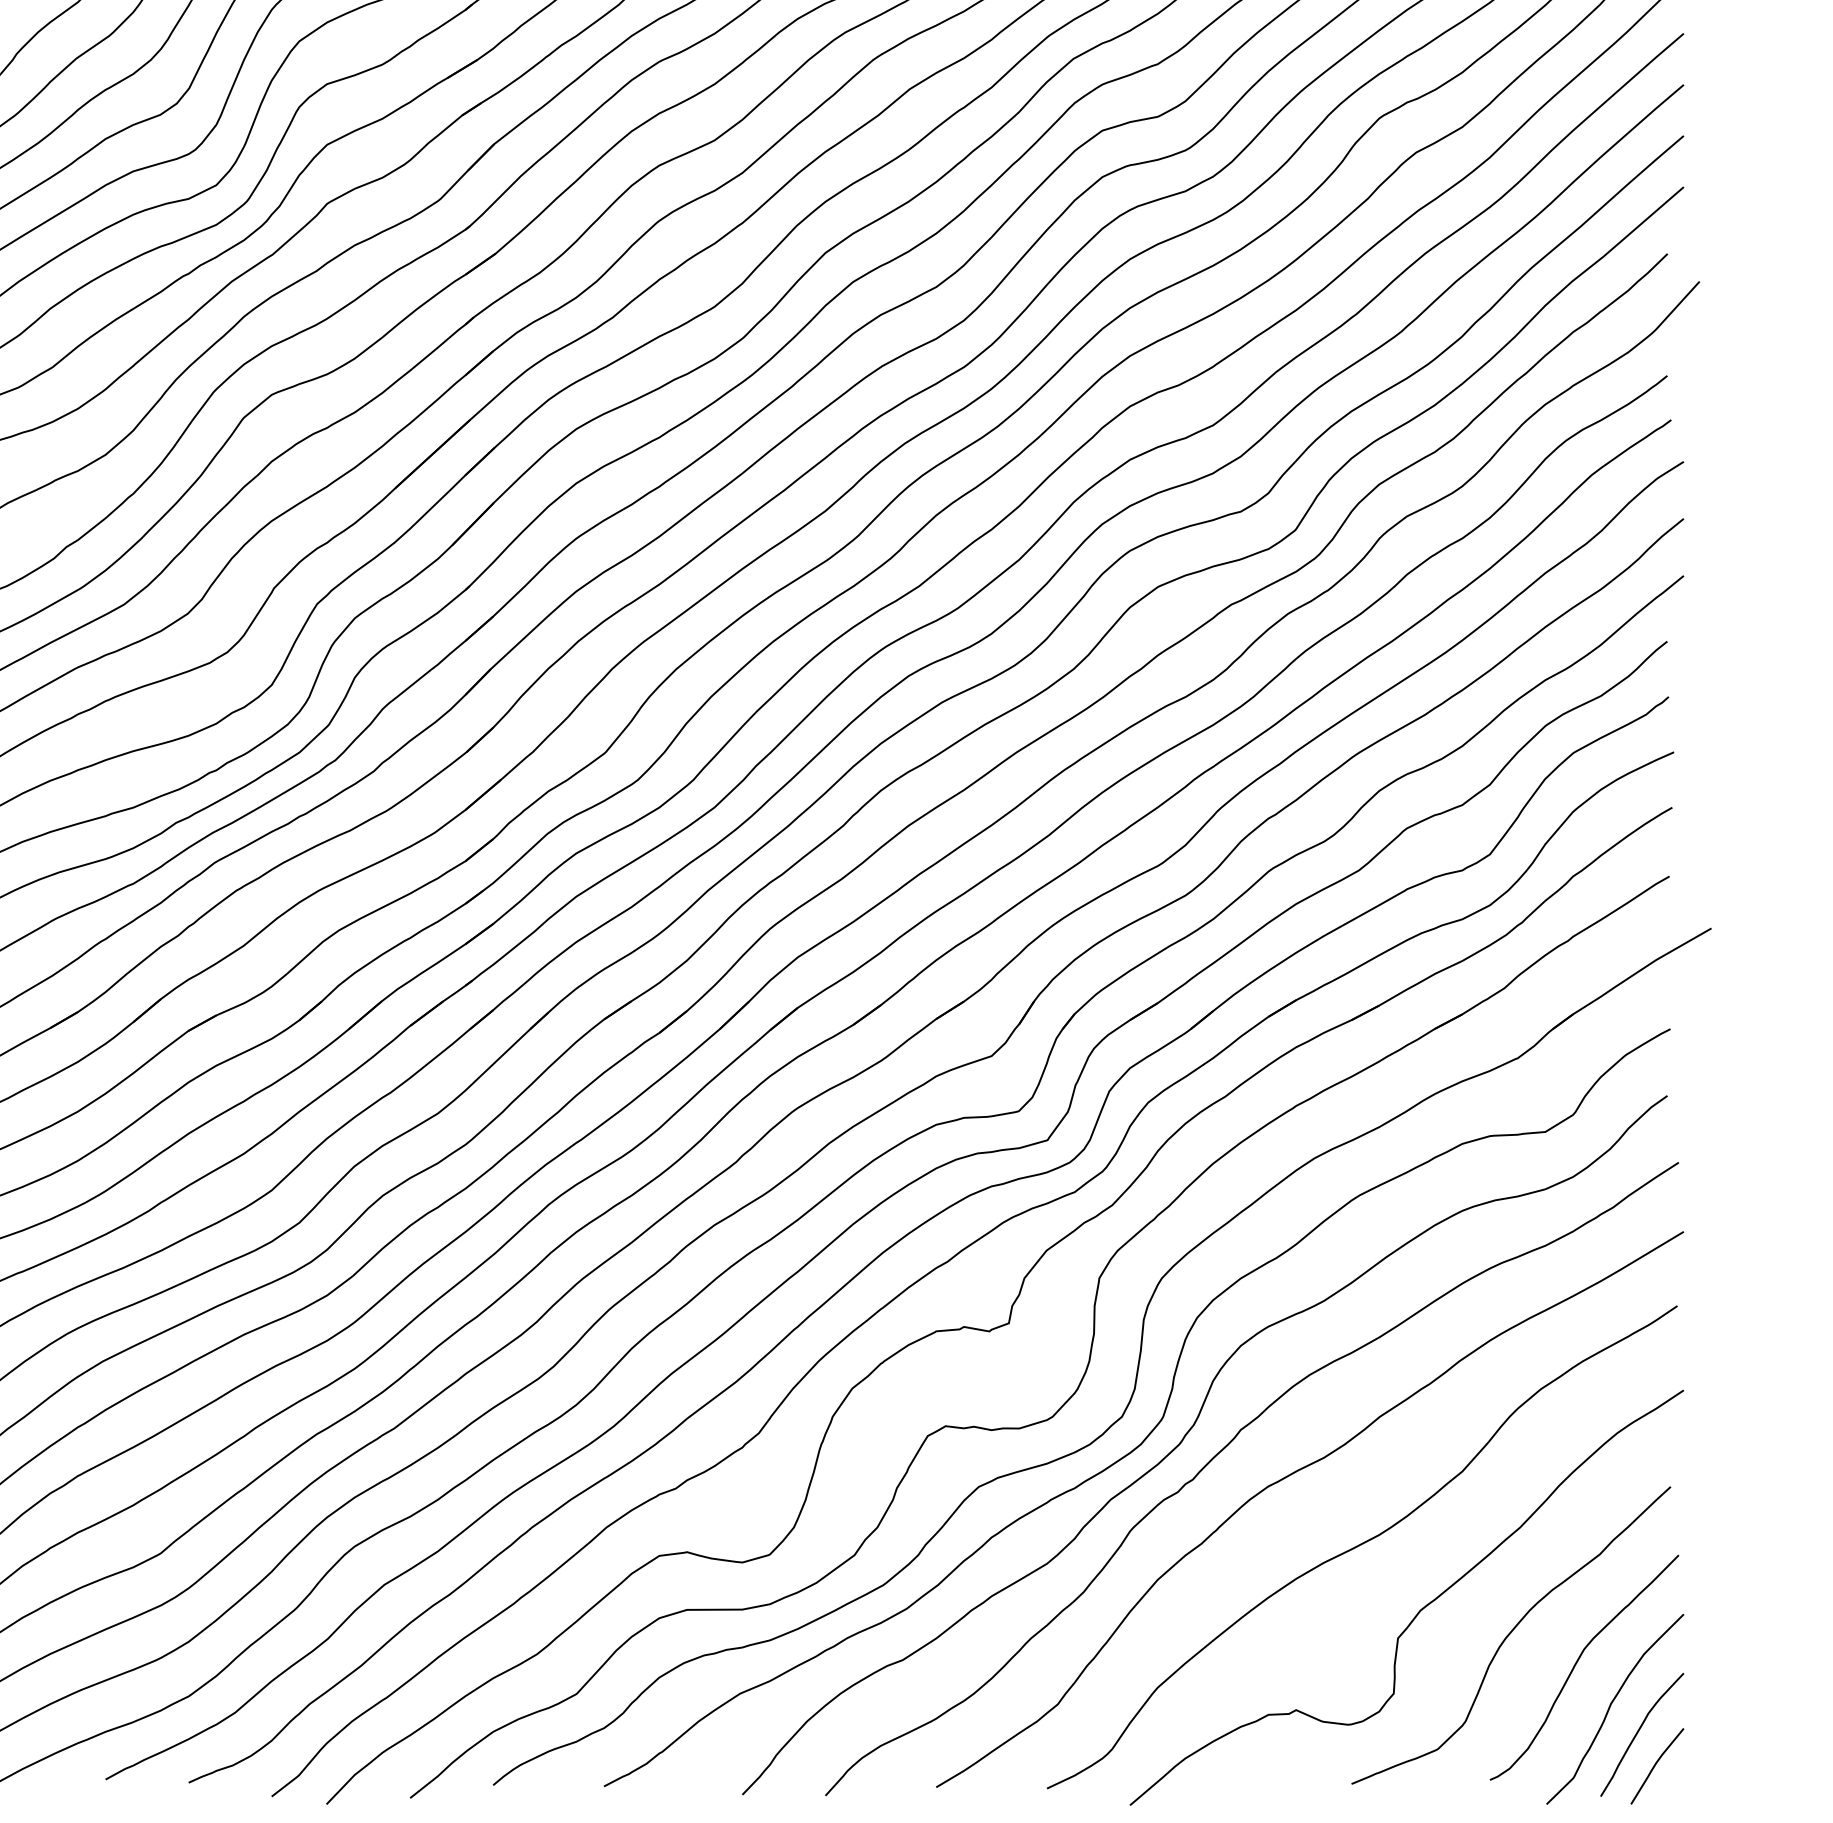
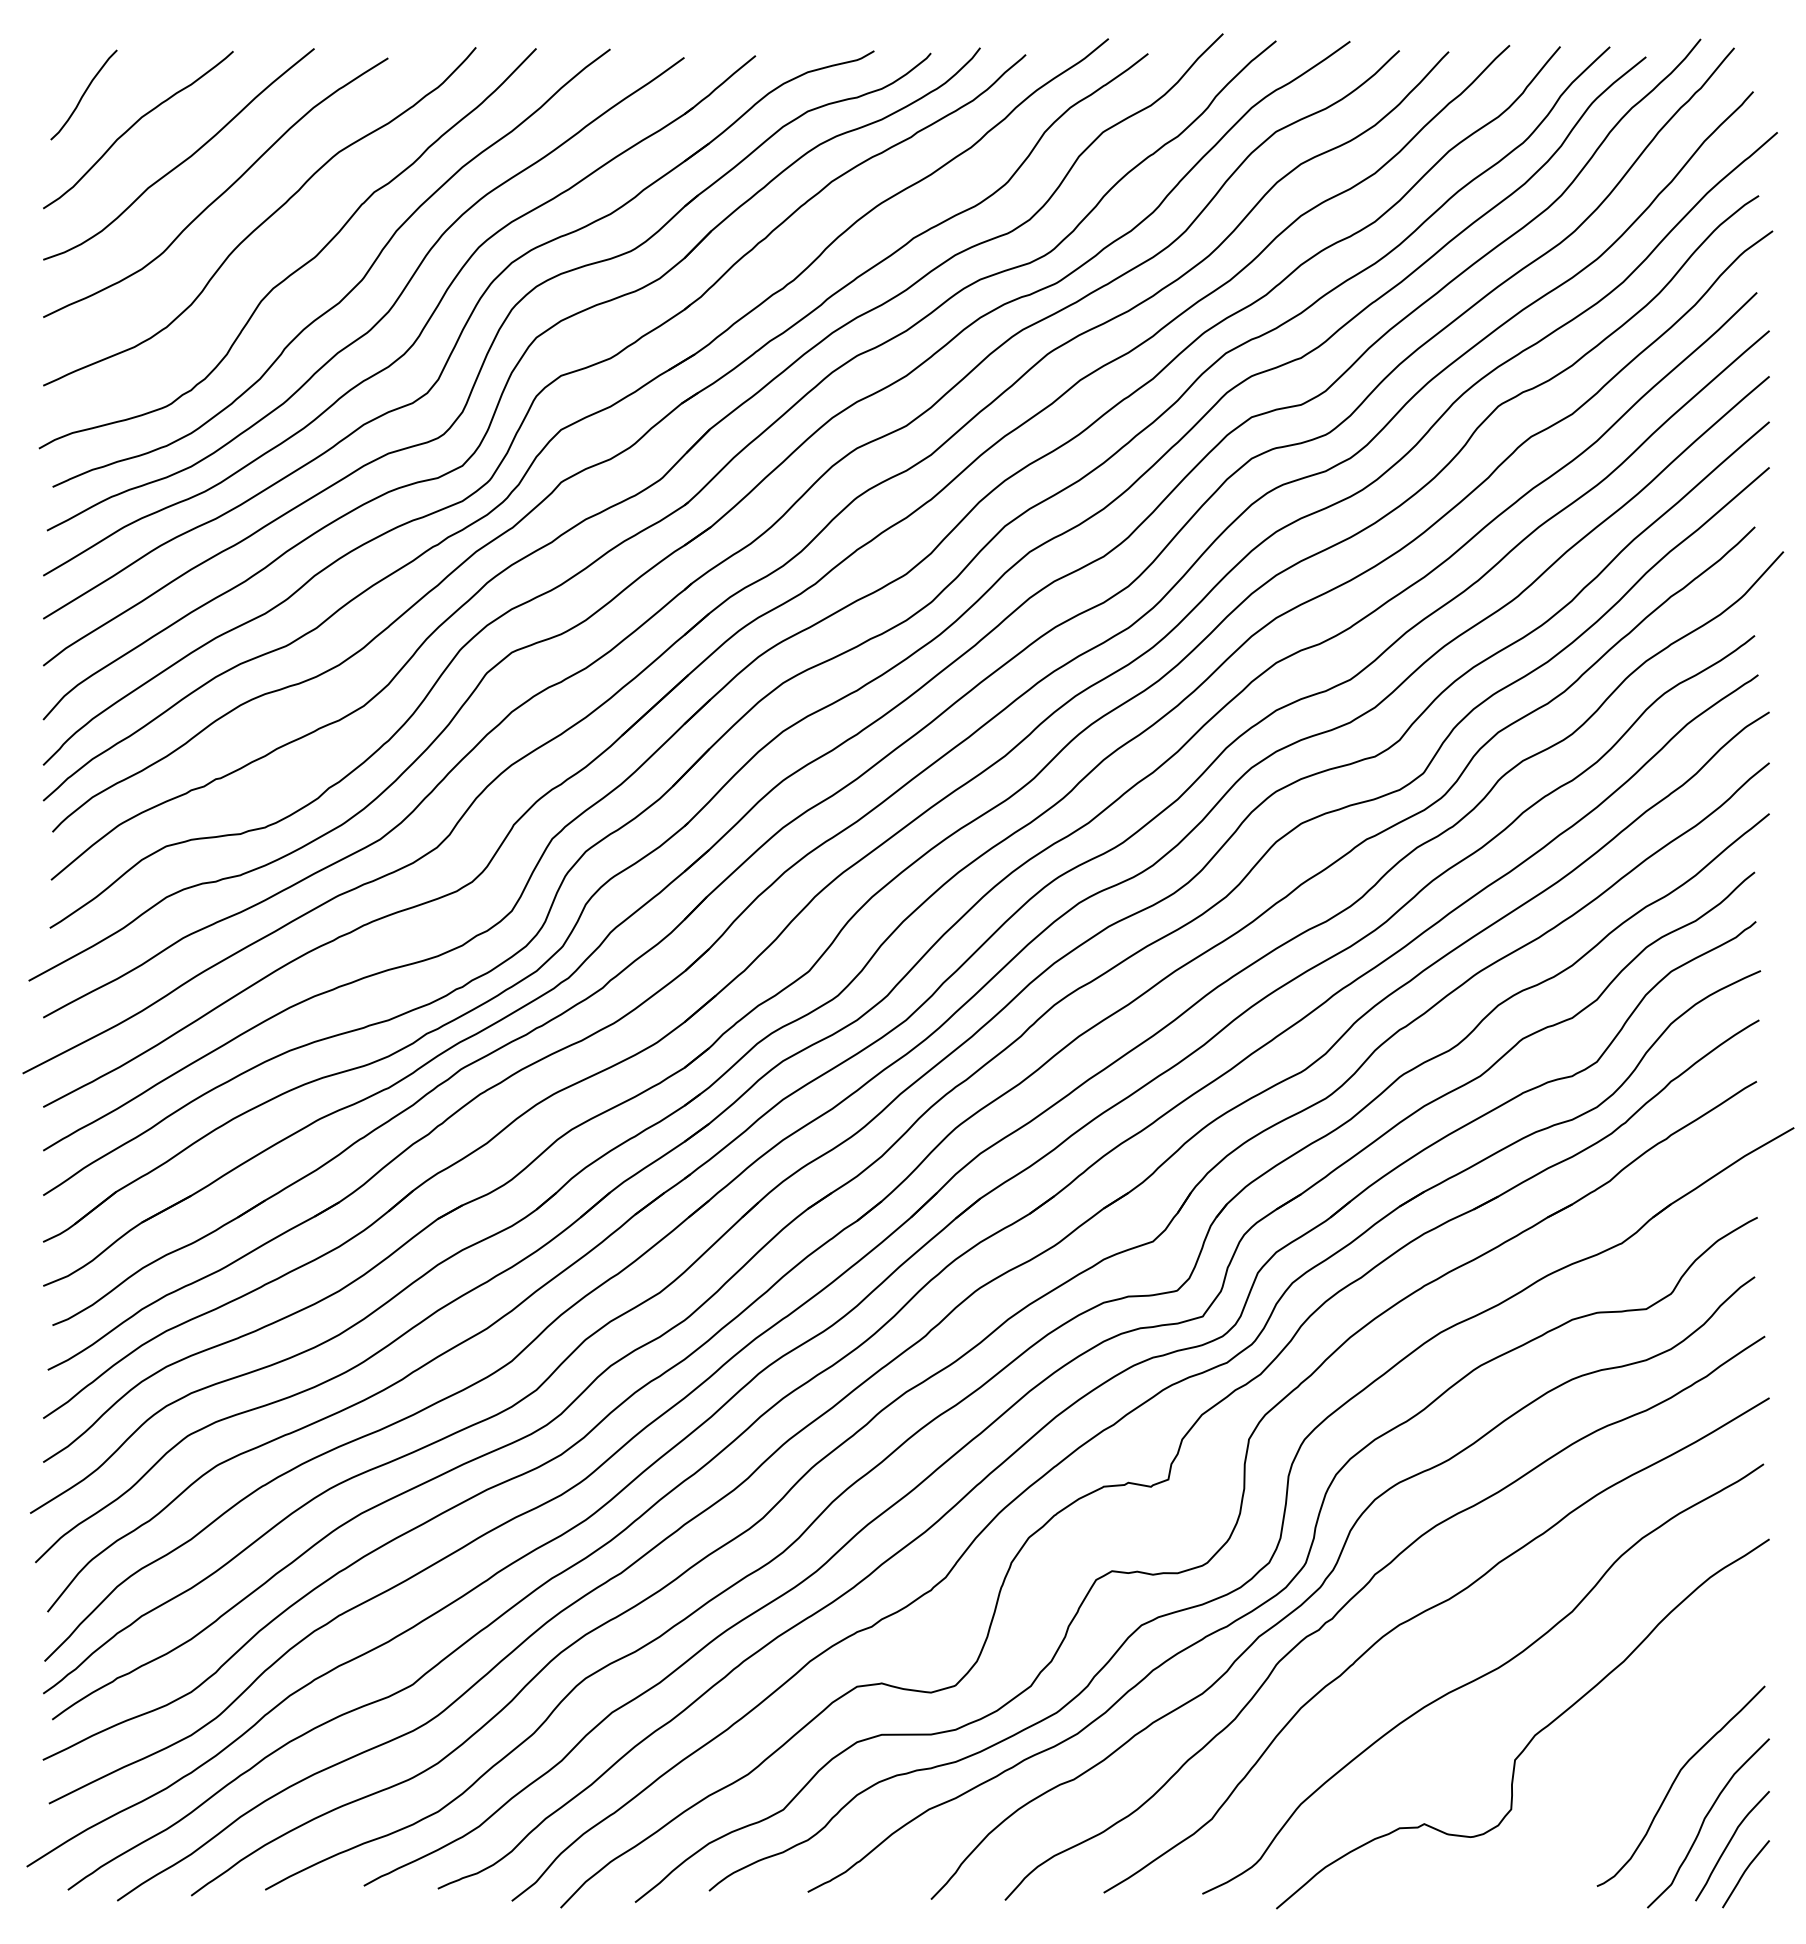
curve: (1510, 1634) -> (1615, 1756), removed

